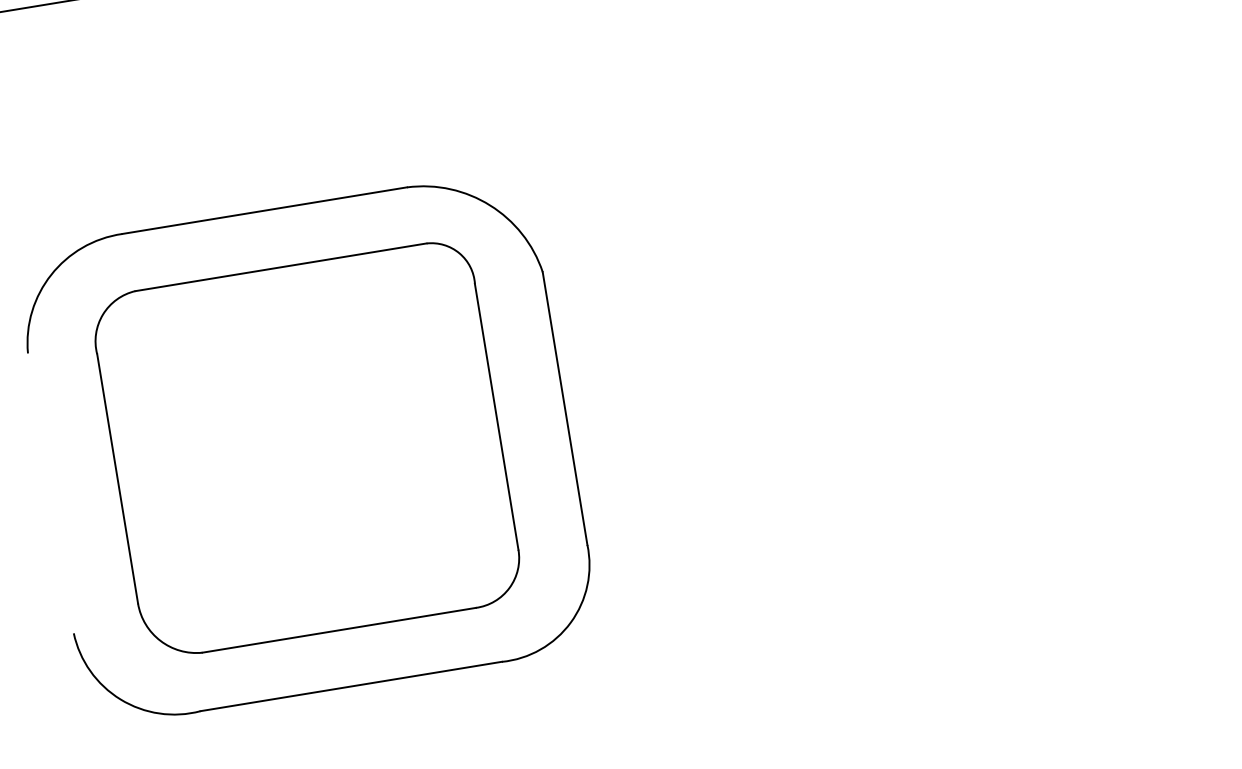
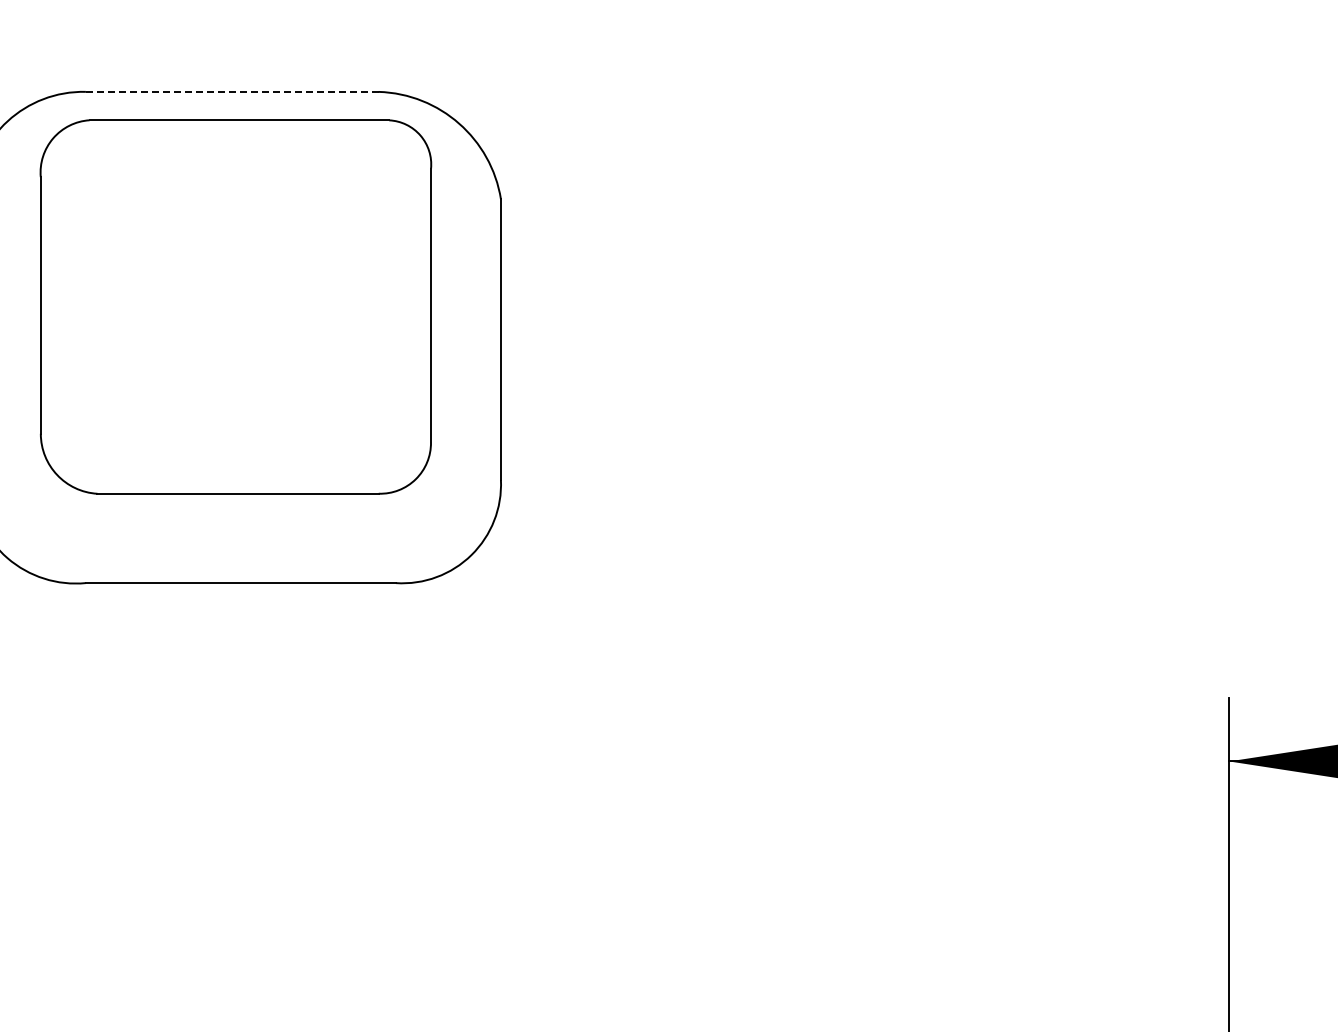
line: (264, 210) -> (232, 91), solid -> dashed
part: (306, 448) -> (235, 306), moved

